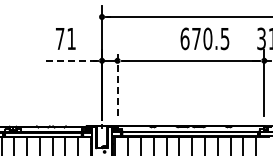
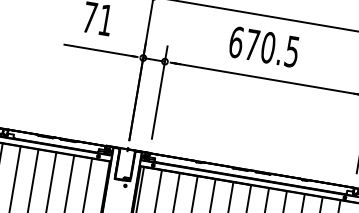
text: (204, 38) -> (263, 46), moved
line: (70, 60) -> (99, 50), dashed -> solid
line: (117, 82) -> (159, 91), dashed -> solid

